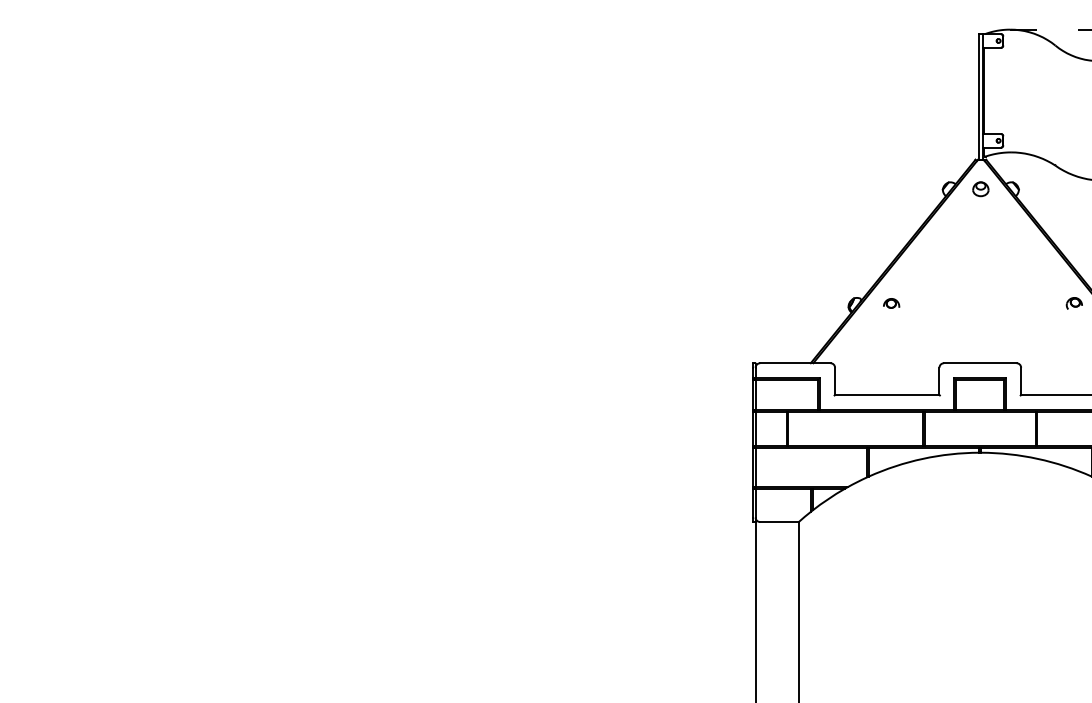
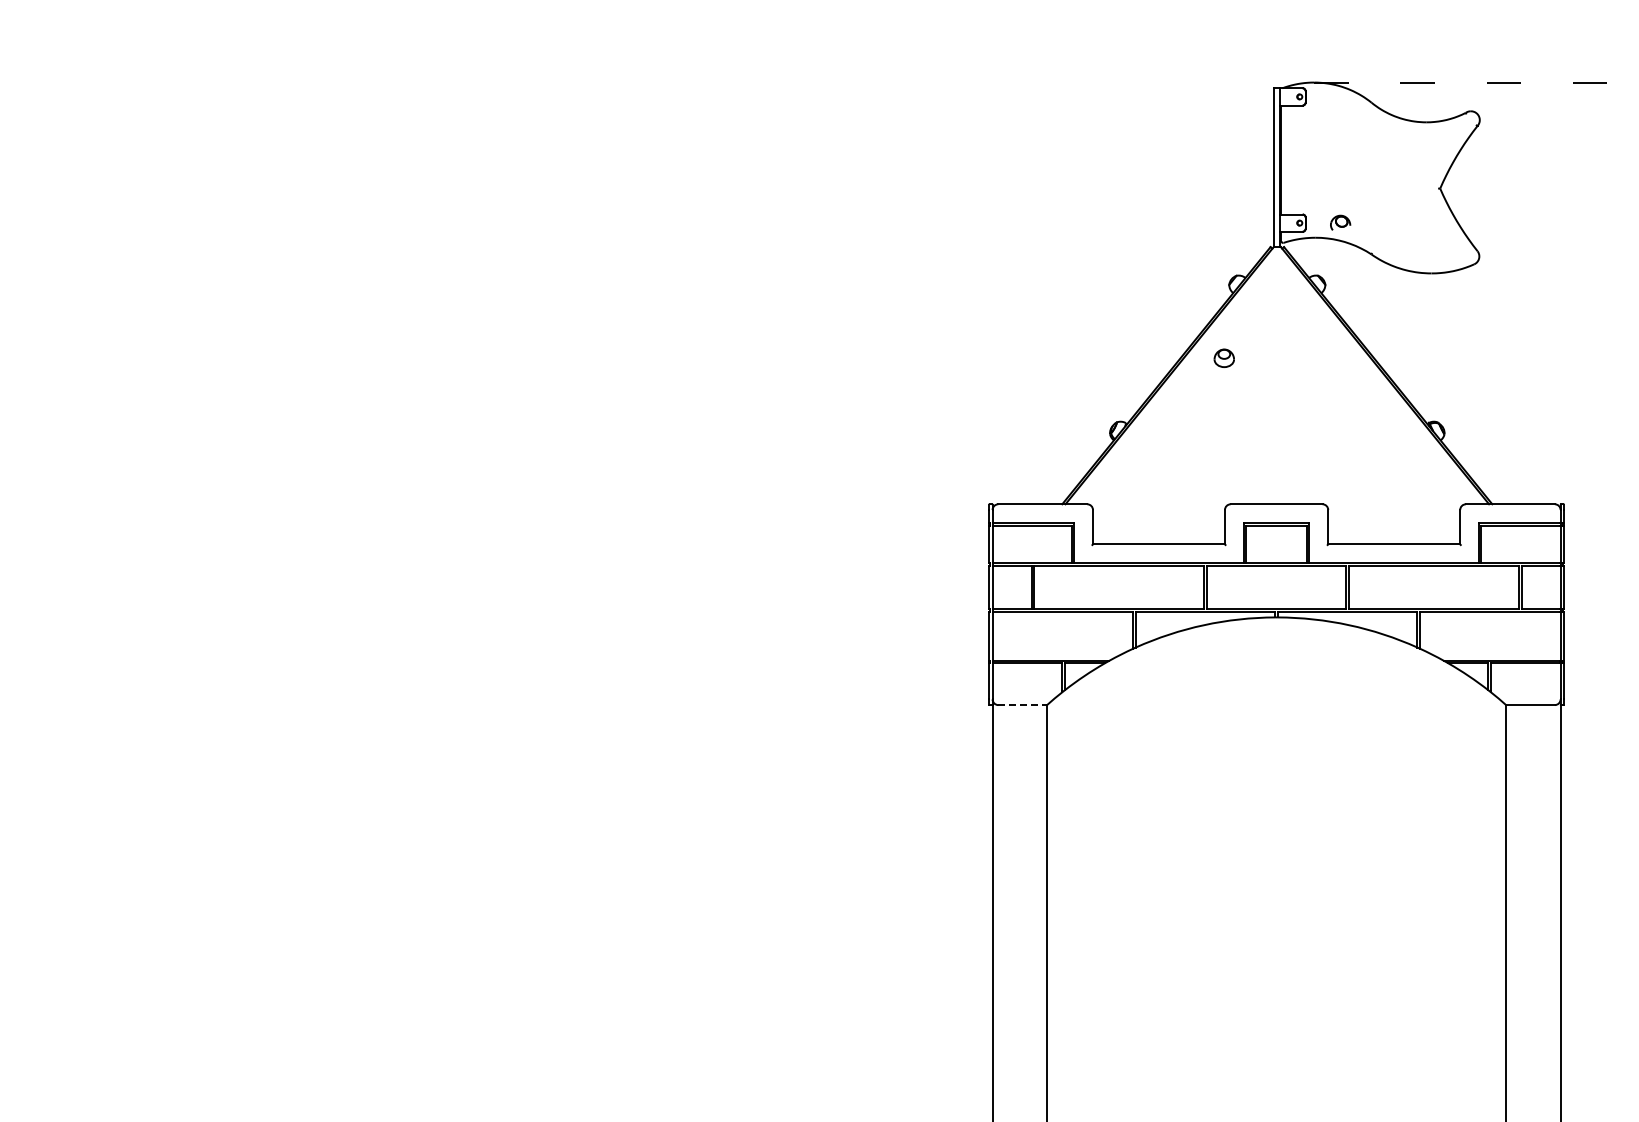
part: (980, 188) -> (1223, 357), moved
part: (891, 303) -> (1164, 428), removed
part: (1074, 303) -> (1340, 222), moved
line: (780, 522) -> (1023, 705), solid -> dashed

